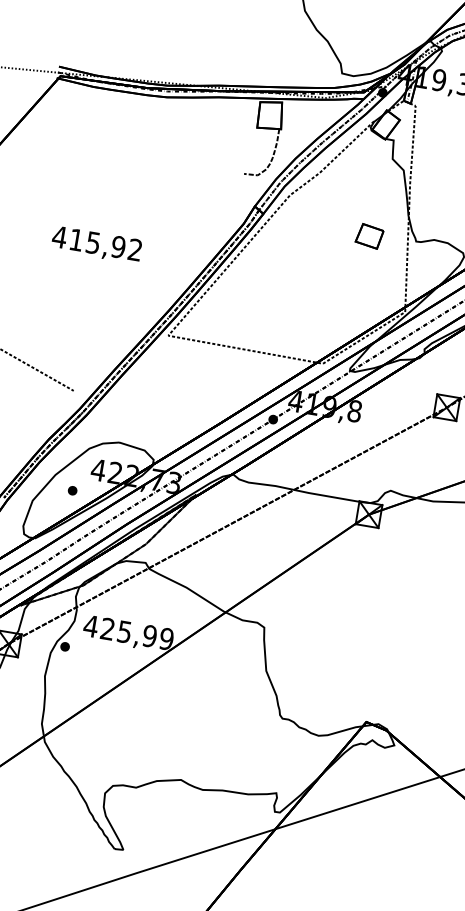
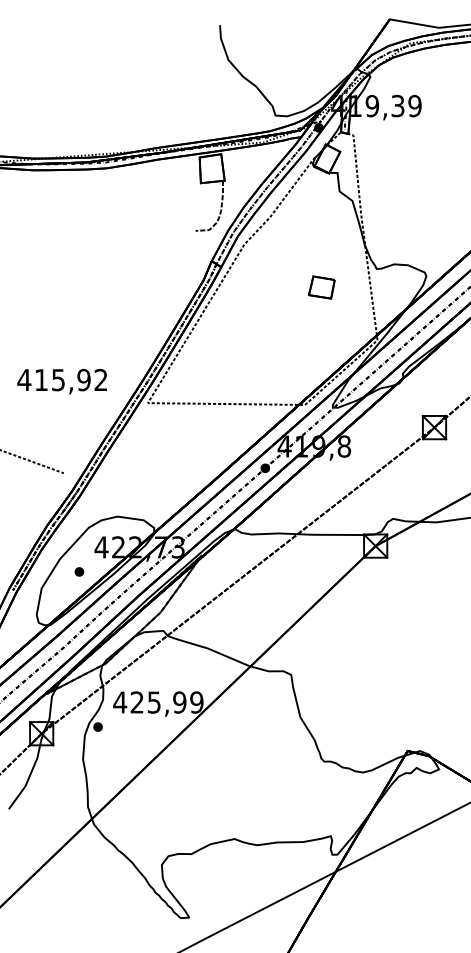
part: (369, 236) -> (321, 287), moved
text: (96, 244) -> (61, 381), moved

